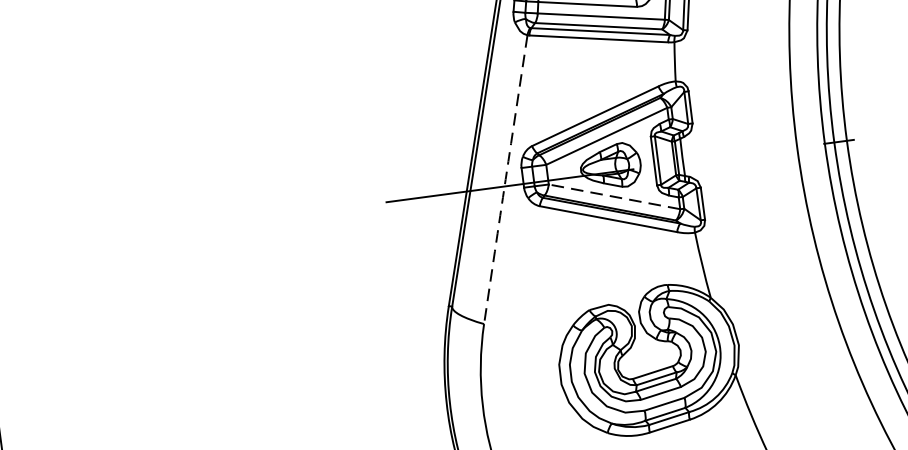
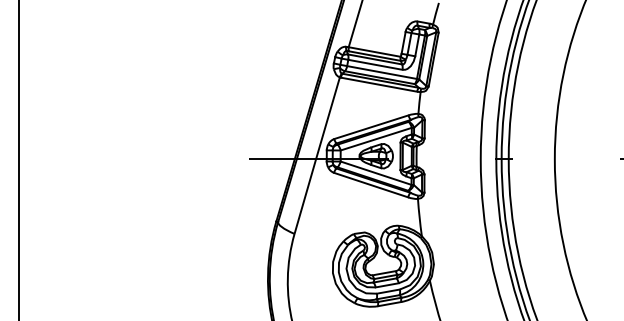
arc: (506, 179) -> (317, 155), dashed -> solid
line: (613, 197) -> (375, 173), dashed -> solid

